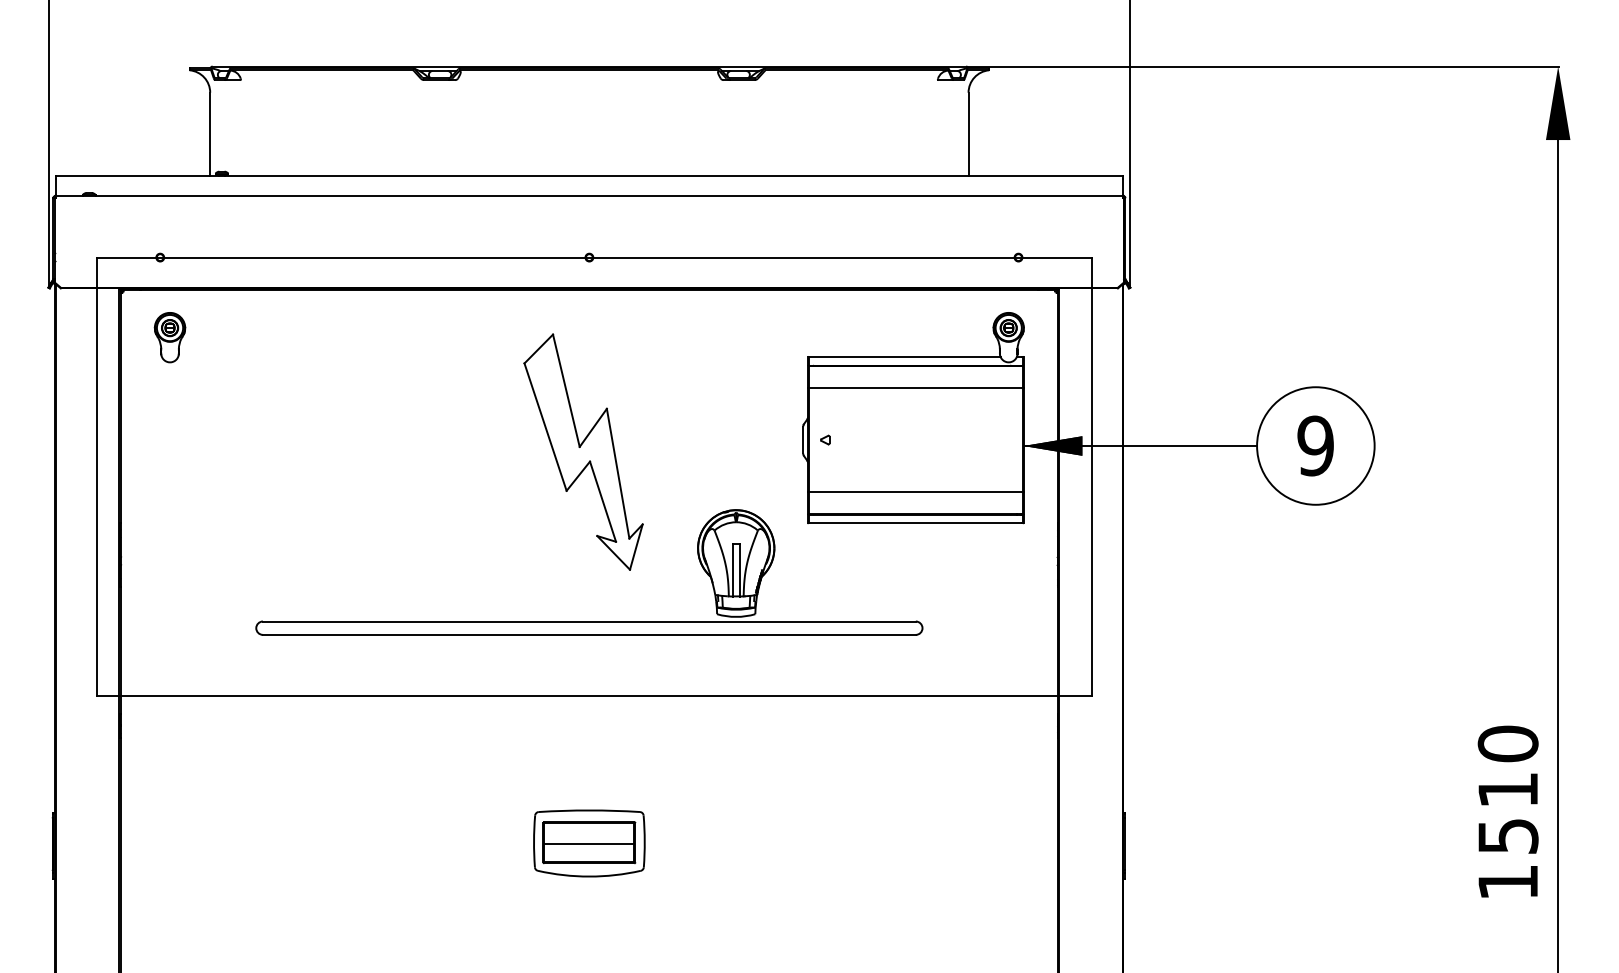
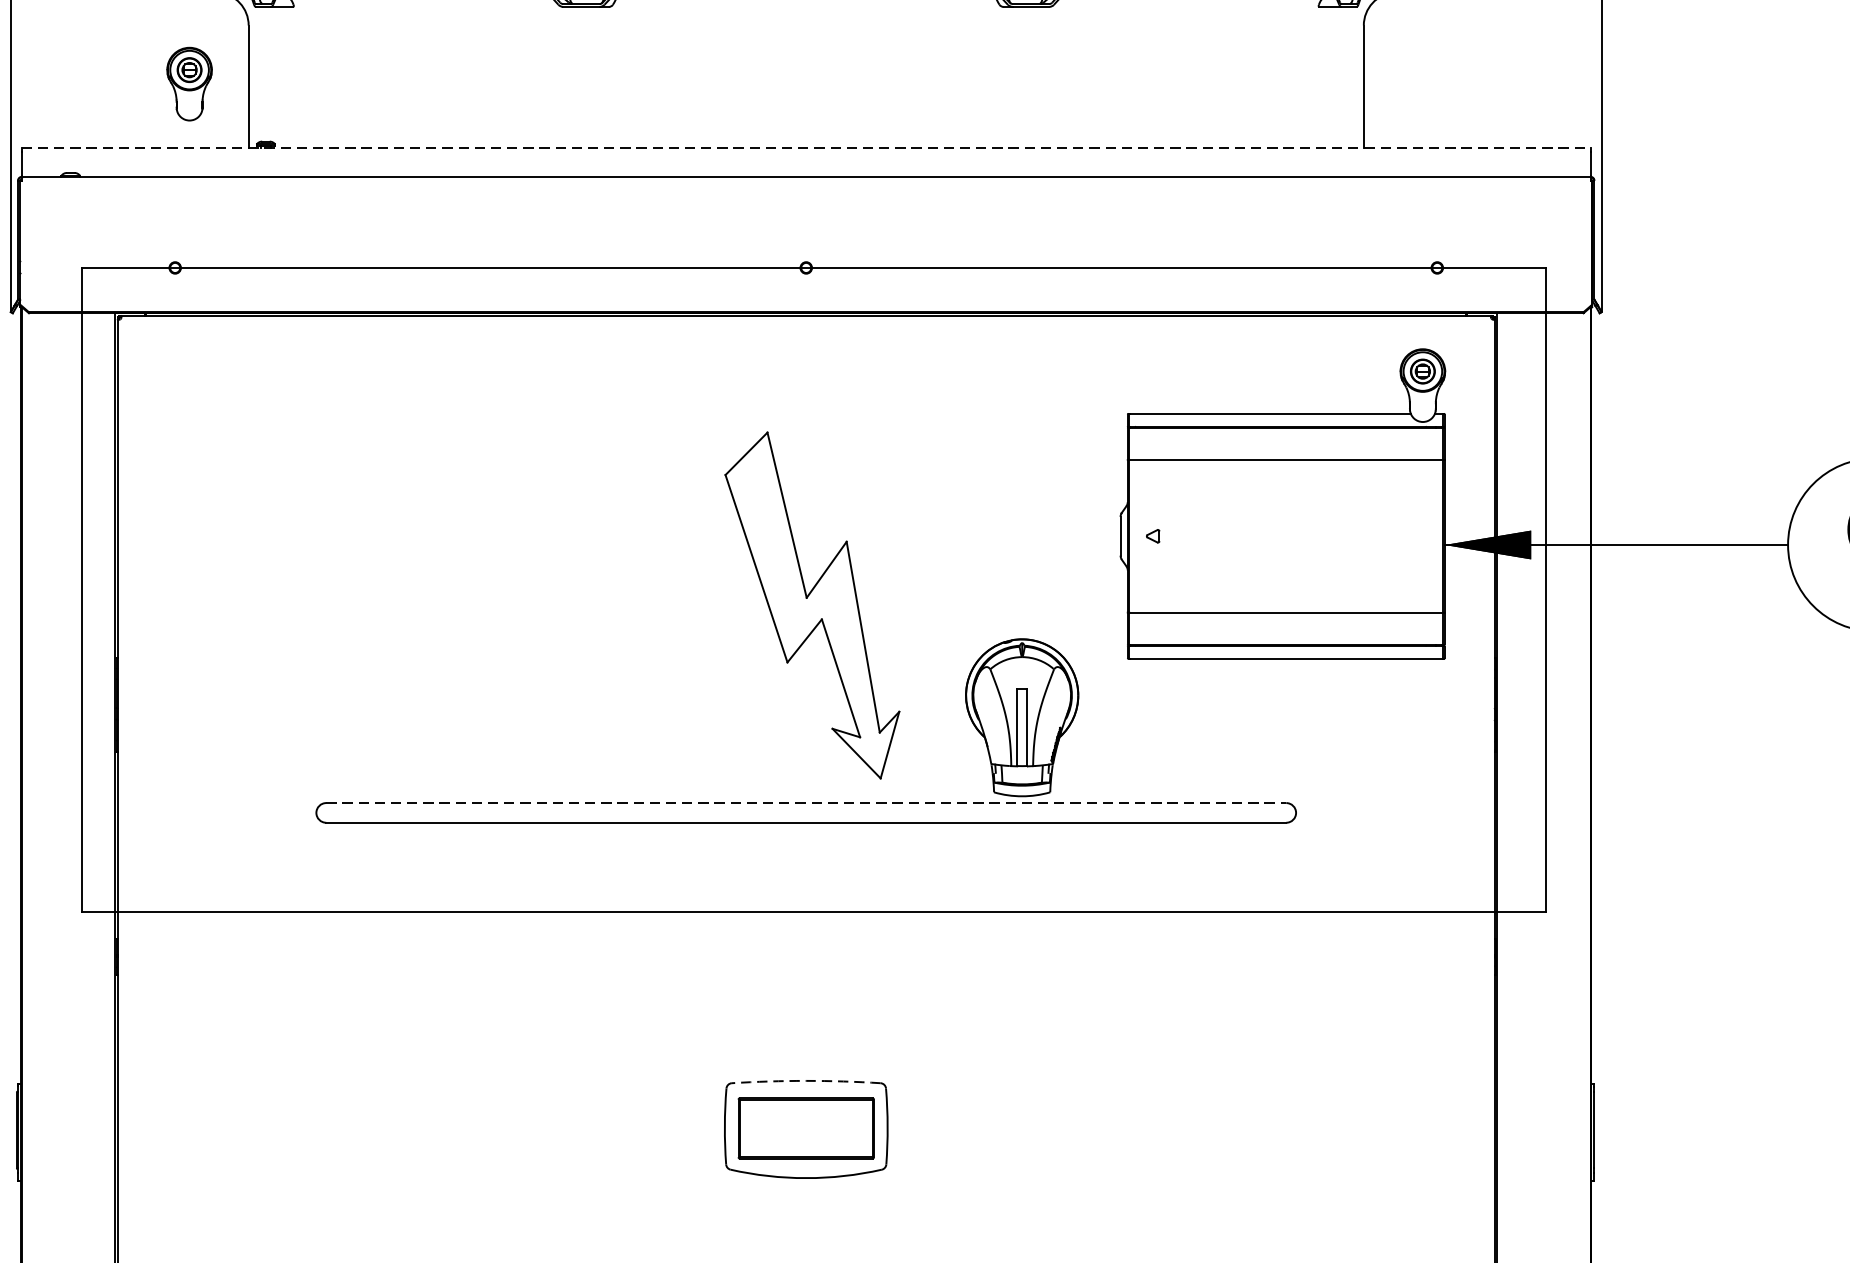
line: (589, 176) -> (806, 148), solid -> dashed
part: (169, 337) -> (188, 83), moved
part: (583, 451) -> (812, 604), moved
line: (589, 621) -> (806, 803), solid -> dashed
arc: (589, 810) -> (806, 1080), solid -> dashed
line: (589, 844) -> (806, 1130), removed

